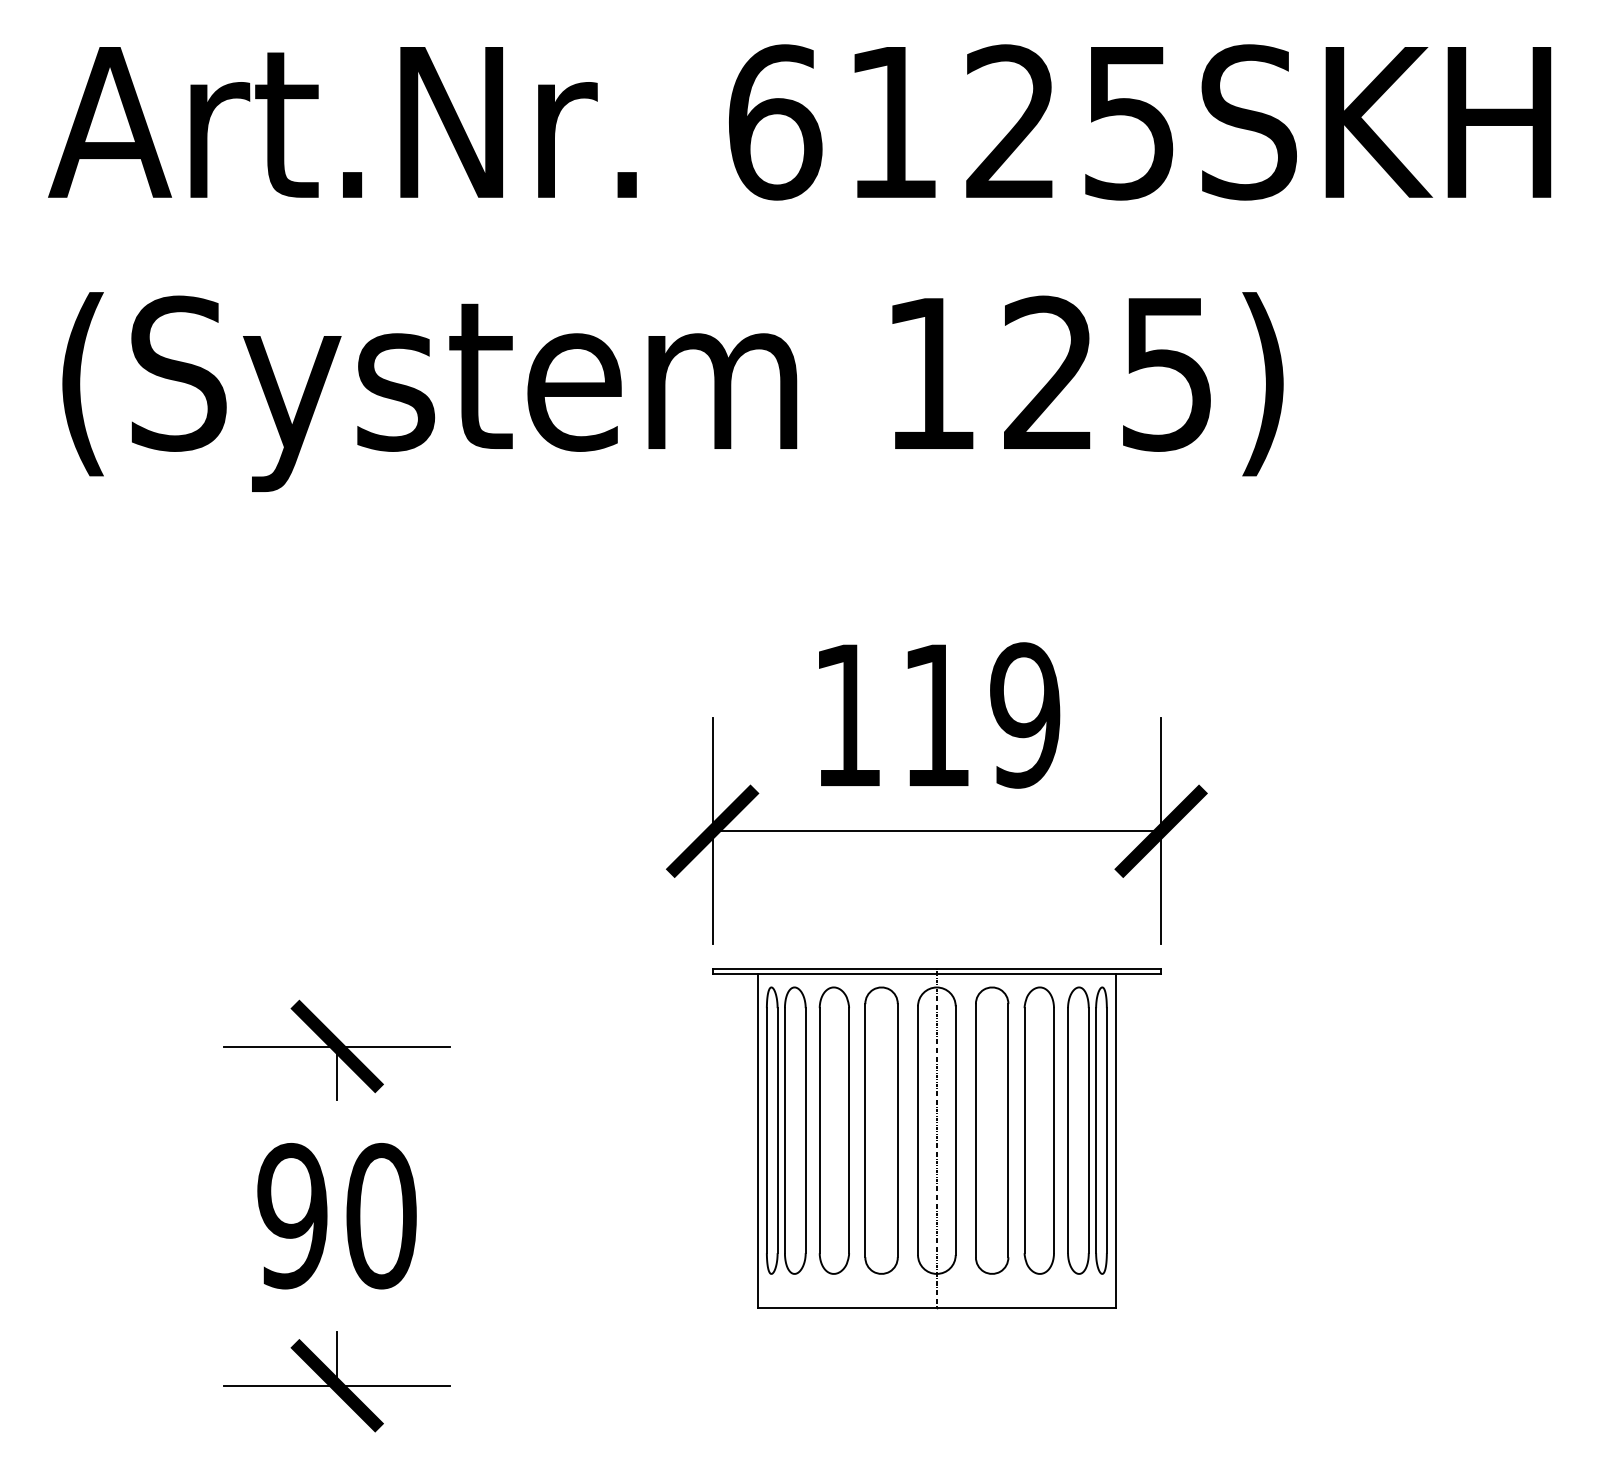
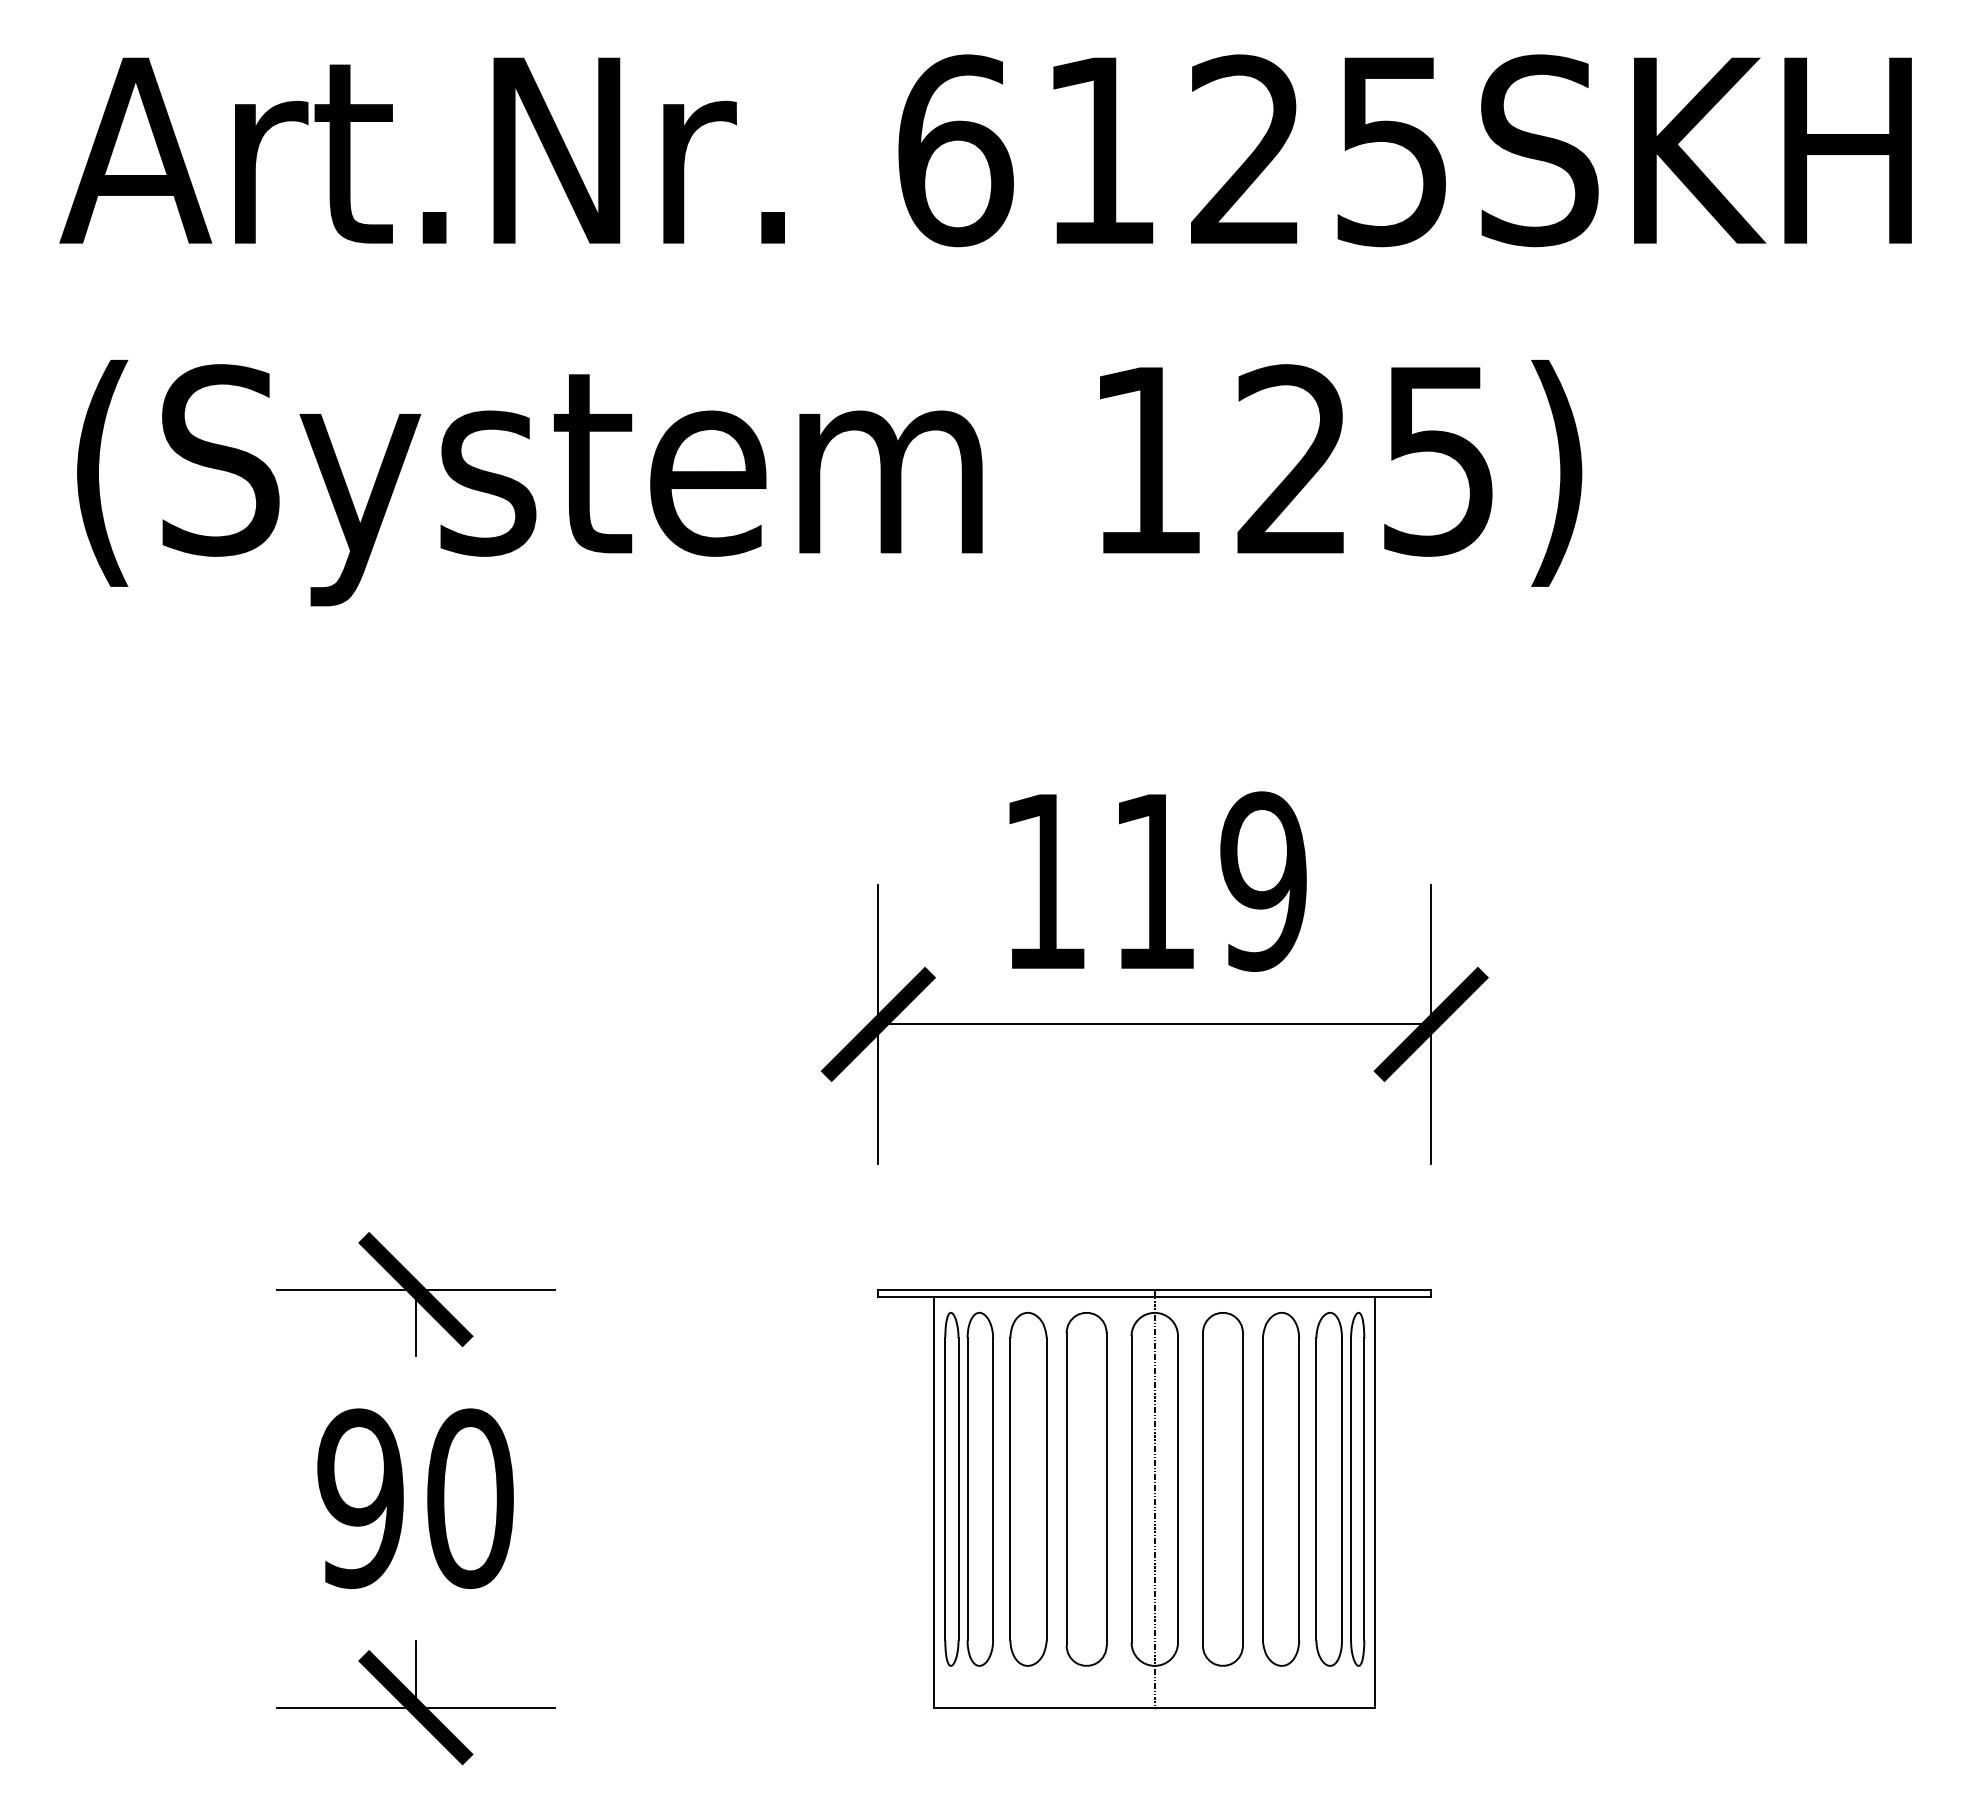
part: (936, 1138) -> (1154, 1499), moved

